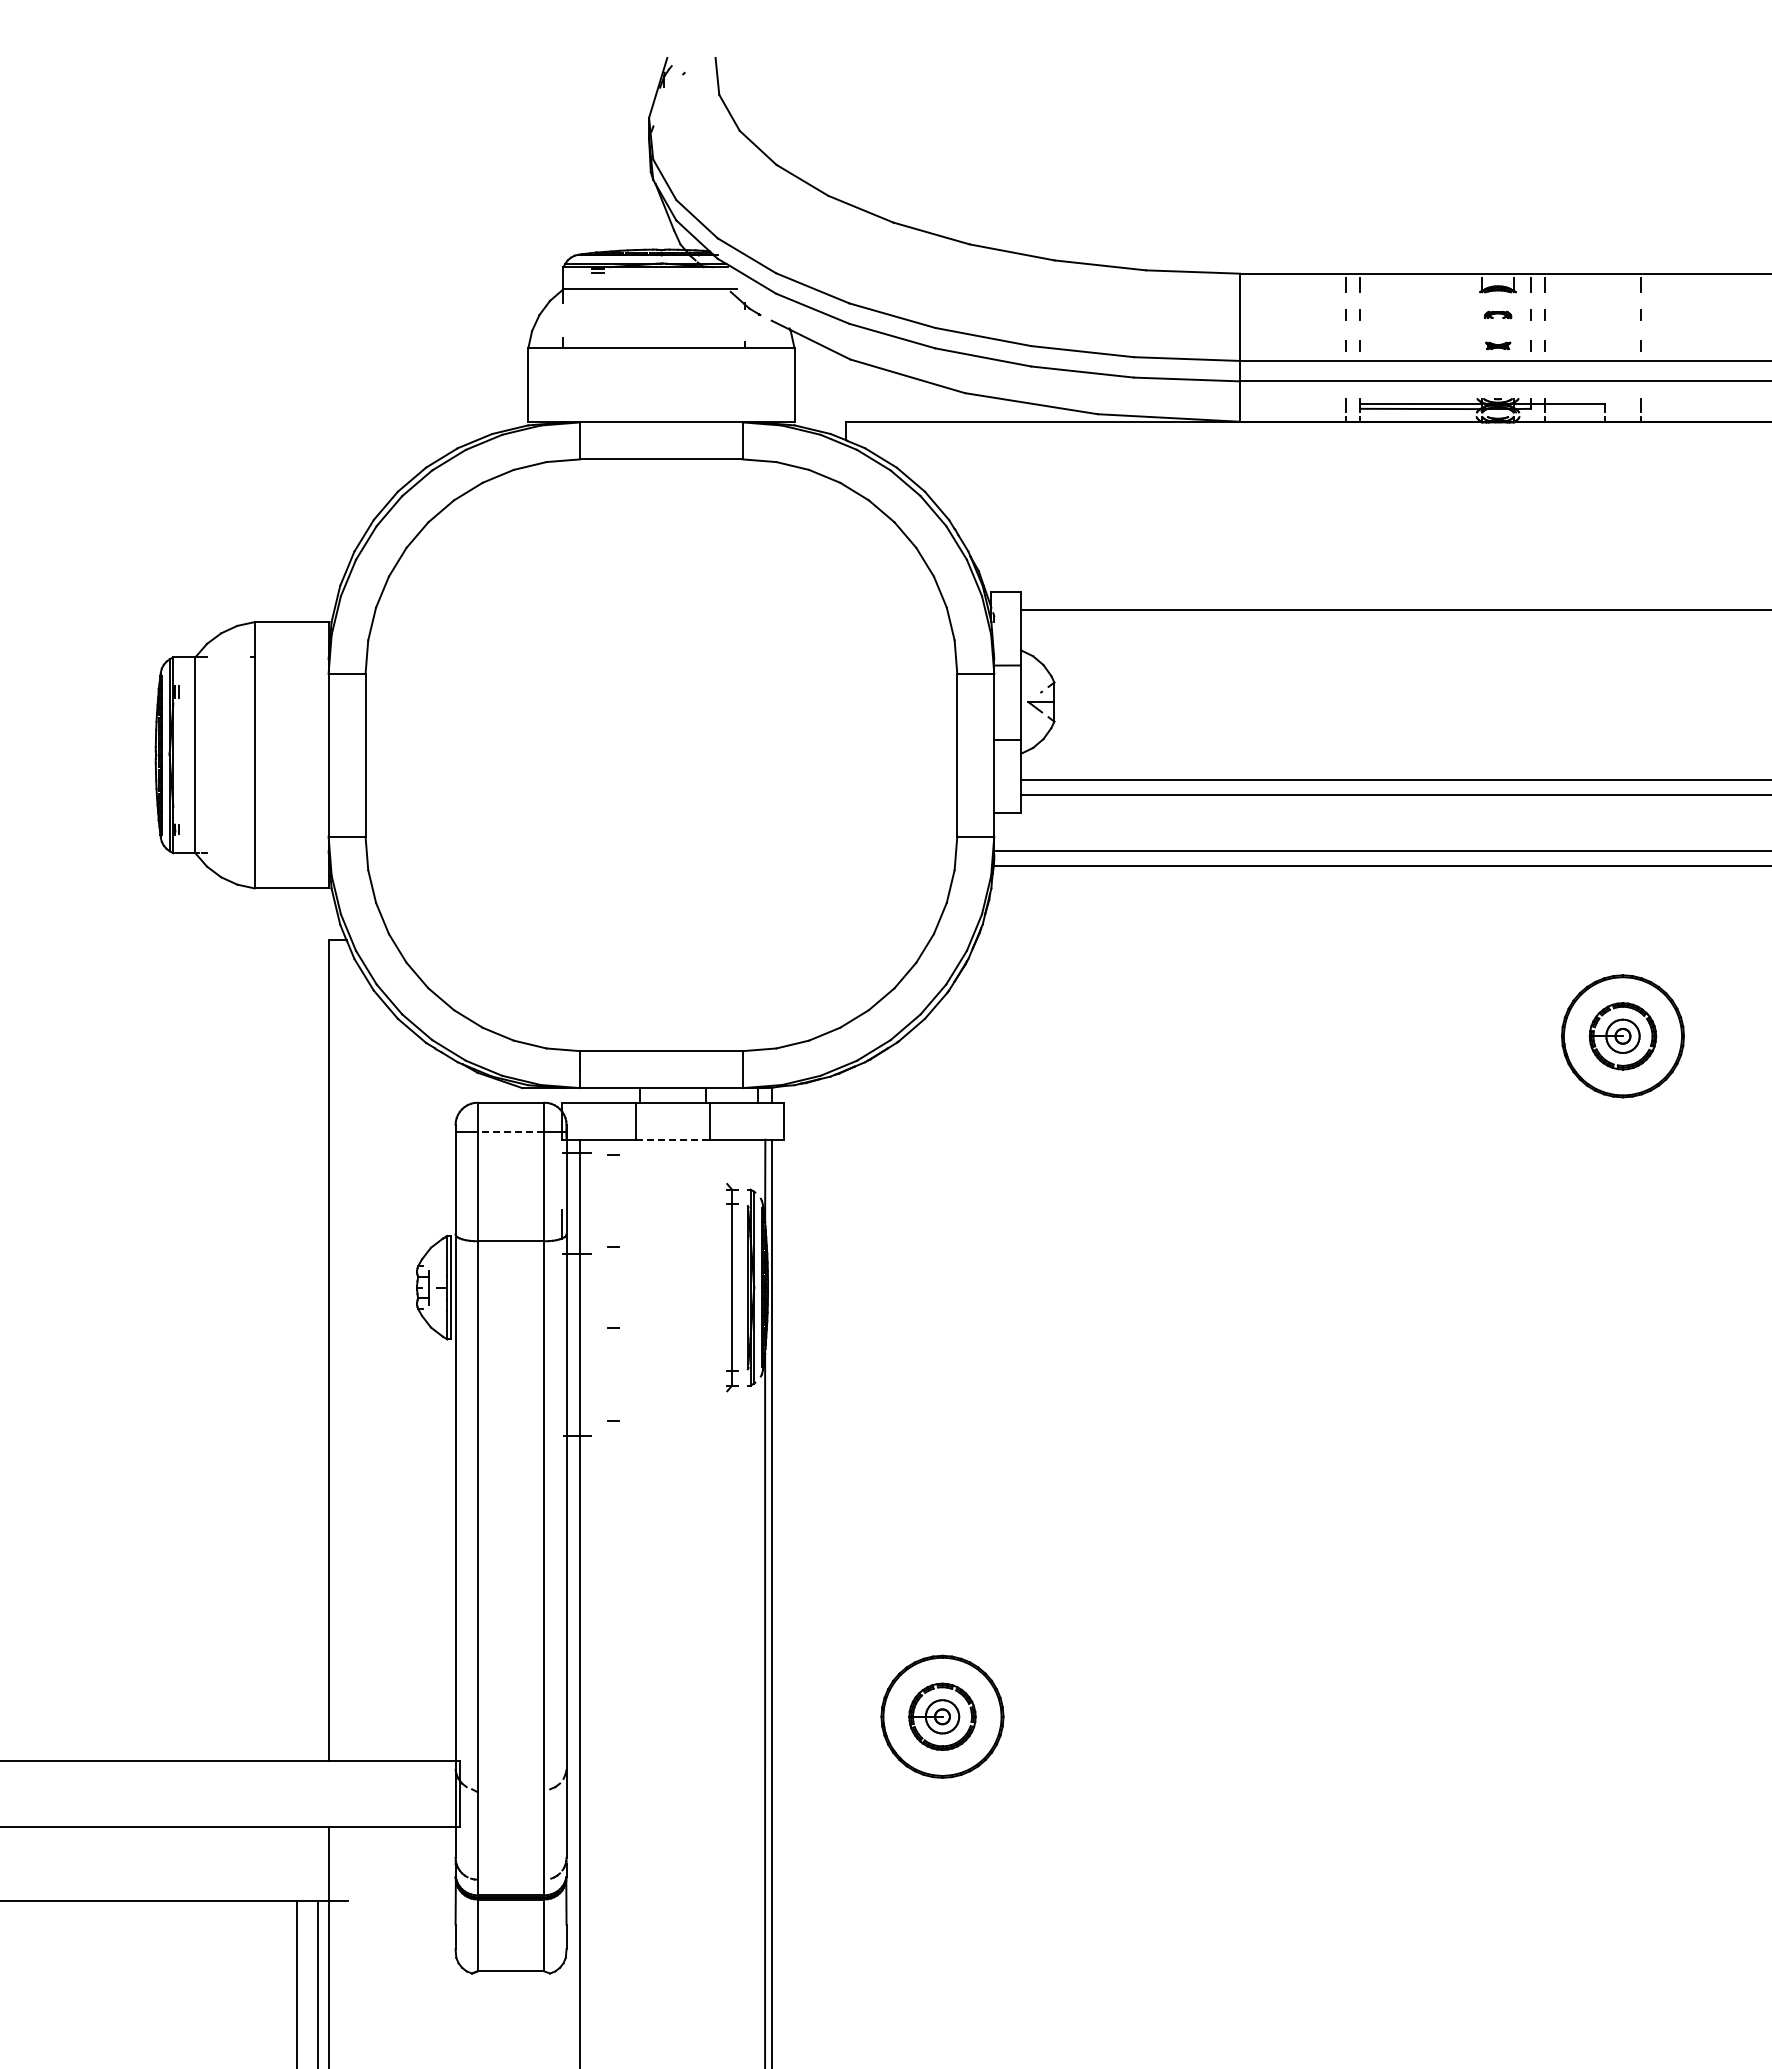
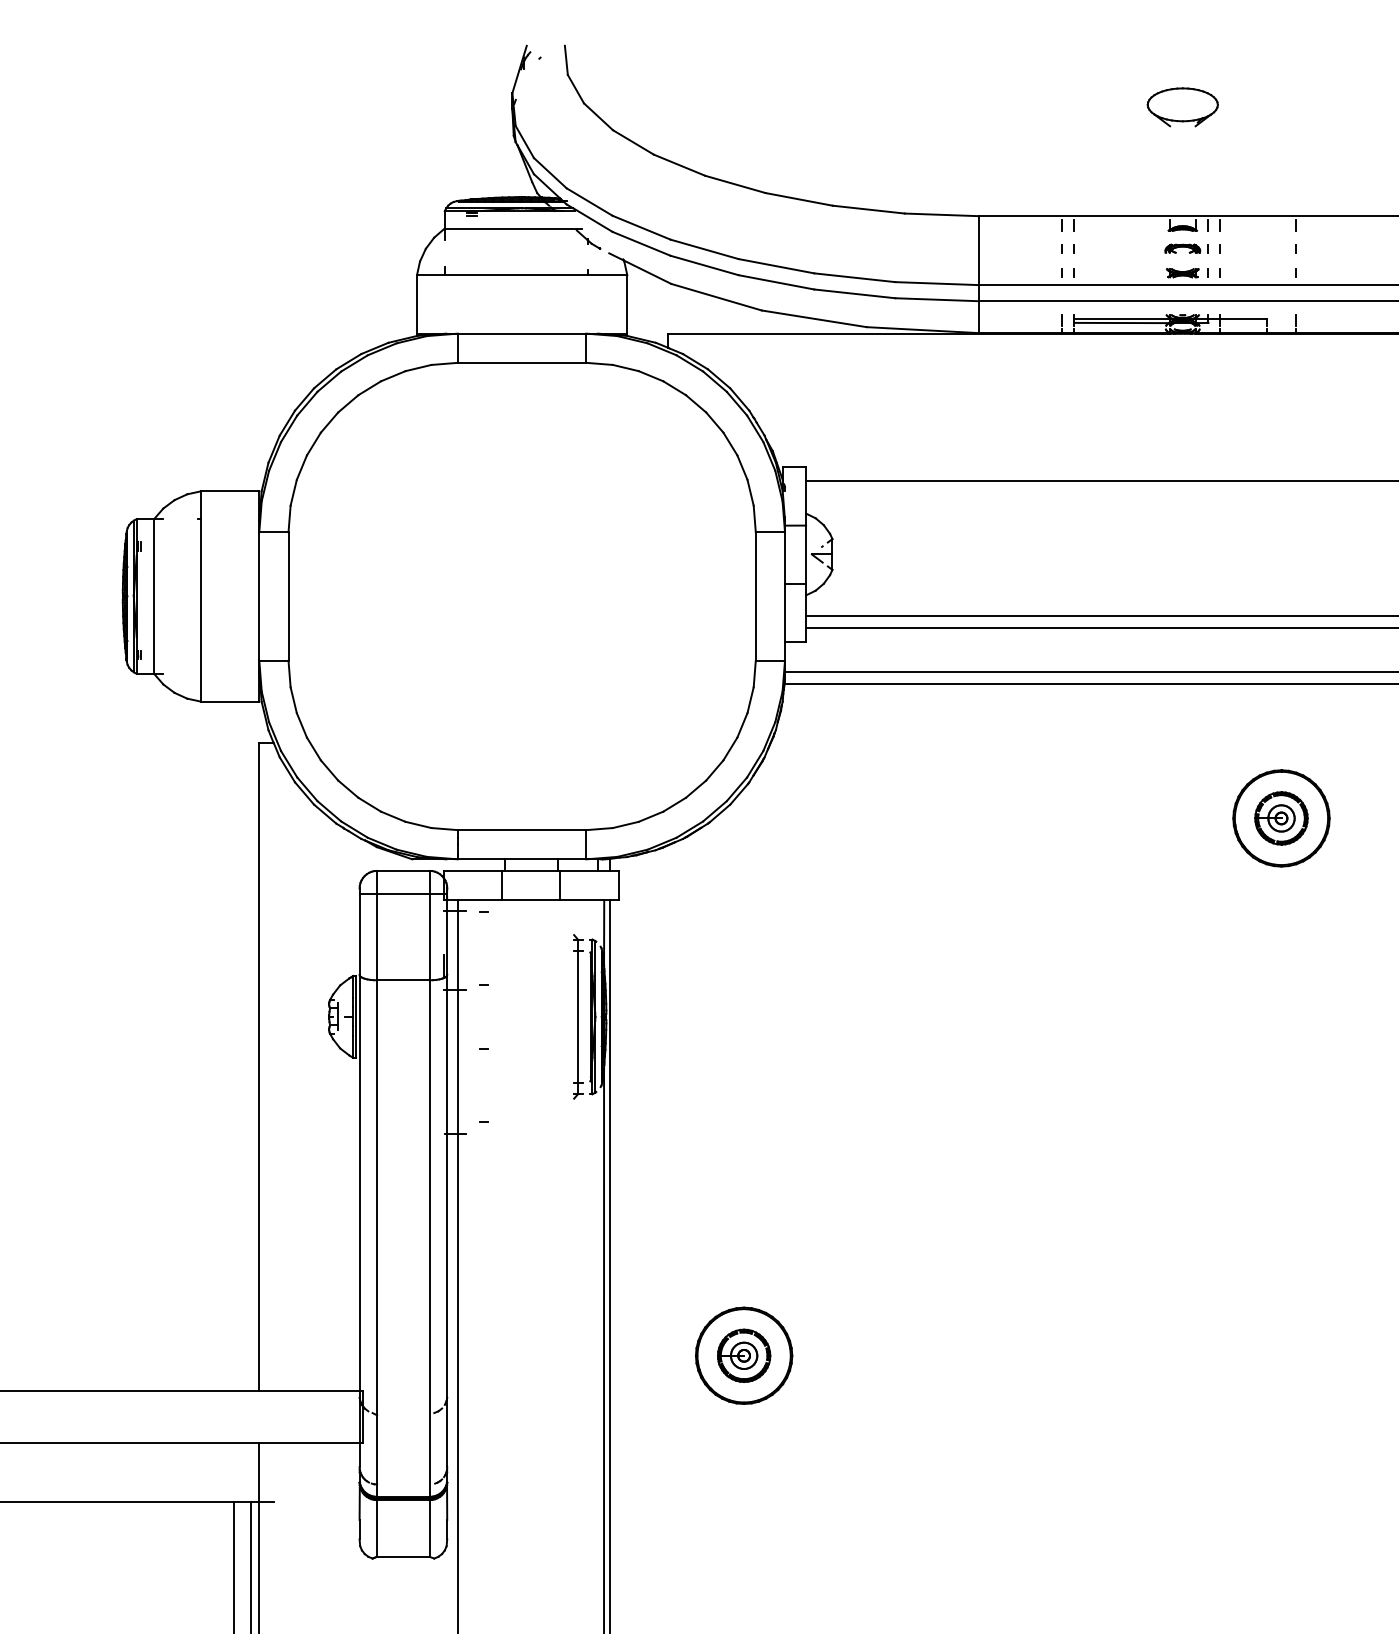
part: (1497, 135) -> (1182, 107), added
part: (1497, 314) -> (1182, 248), size x1.67
part: (1498, 345) -> (1183, 272), size x1.67
line: (510, 1131) -> (402, 893), dashed -> solid
line: (672, 1139) -> (530, 899), dashed -> solid

